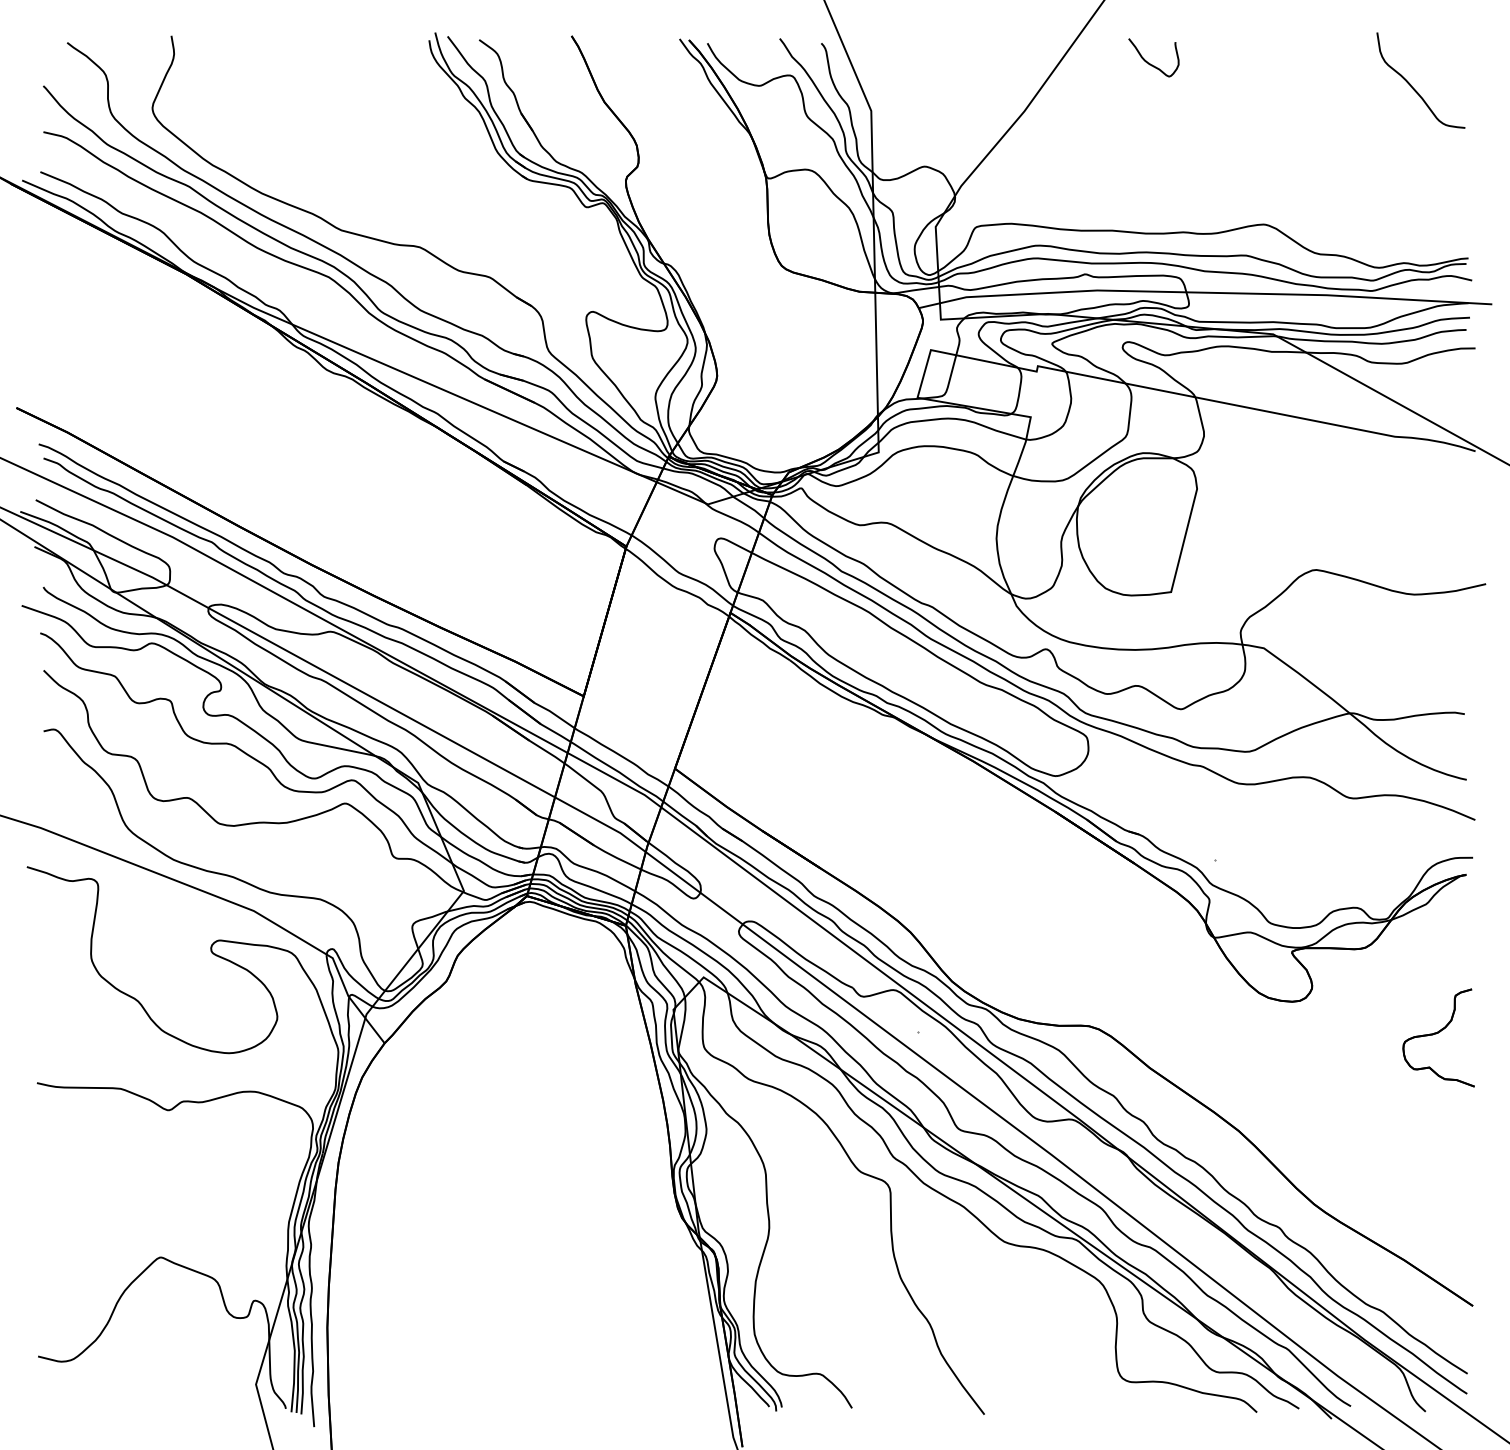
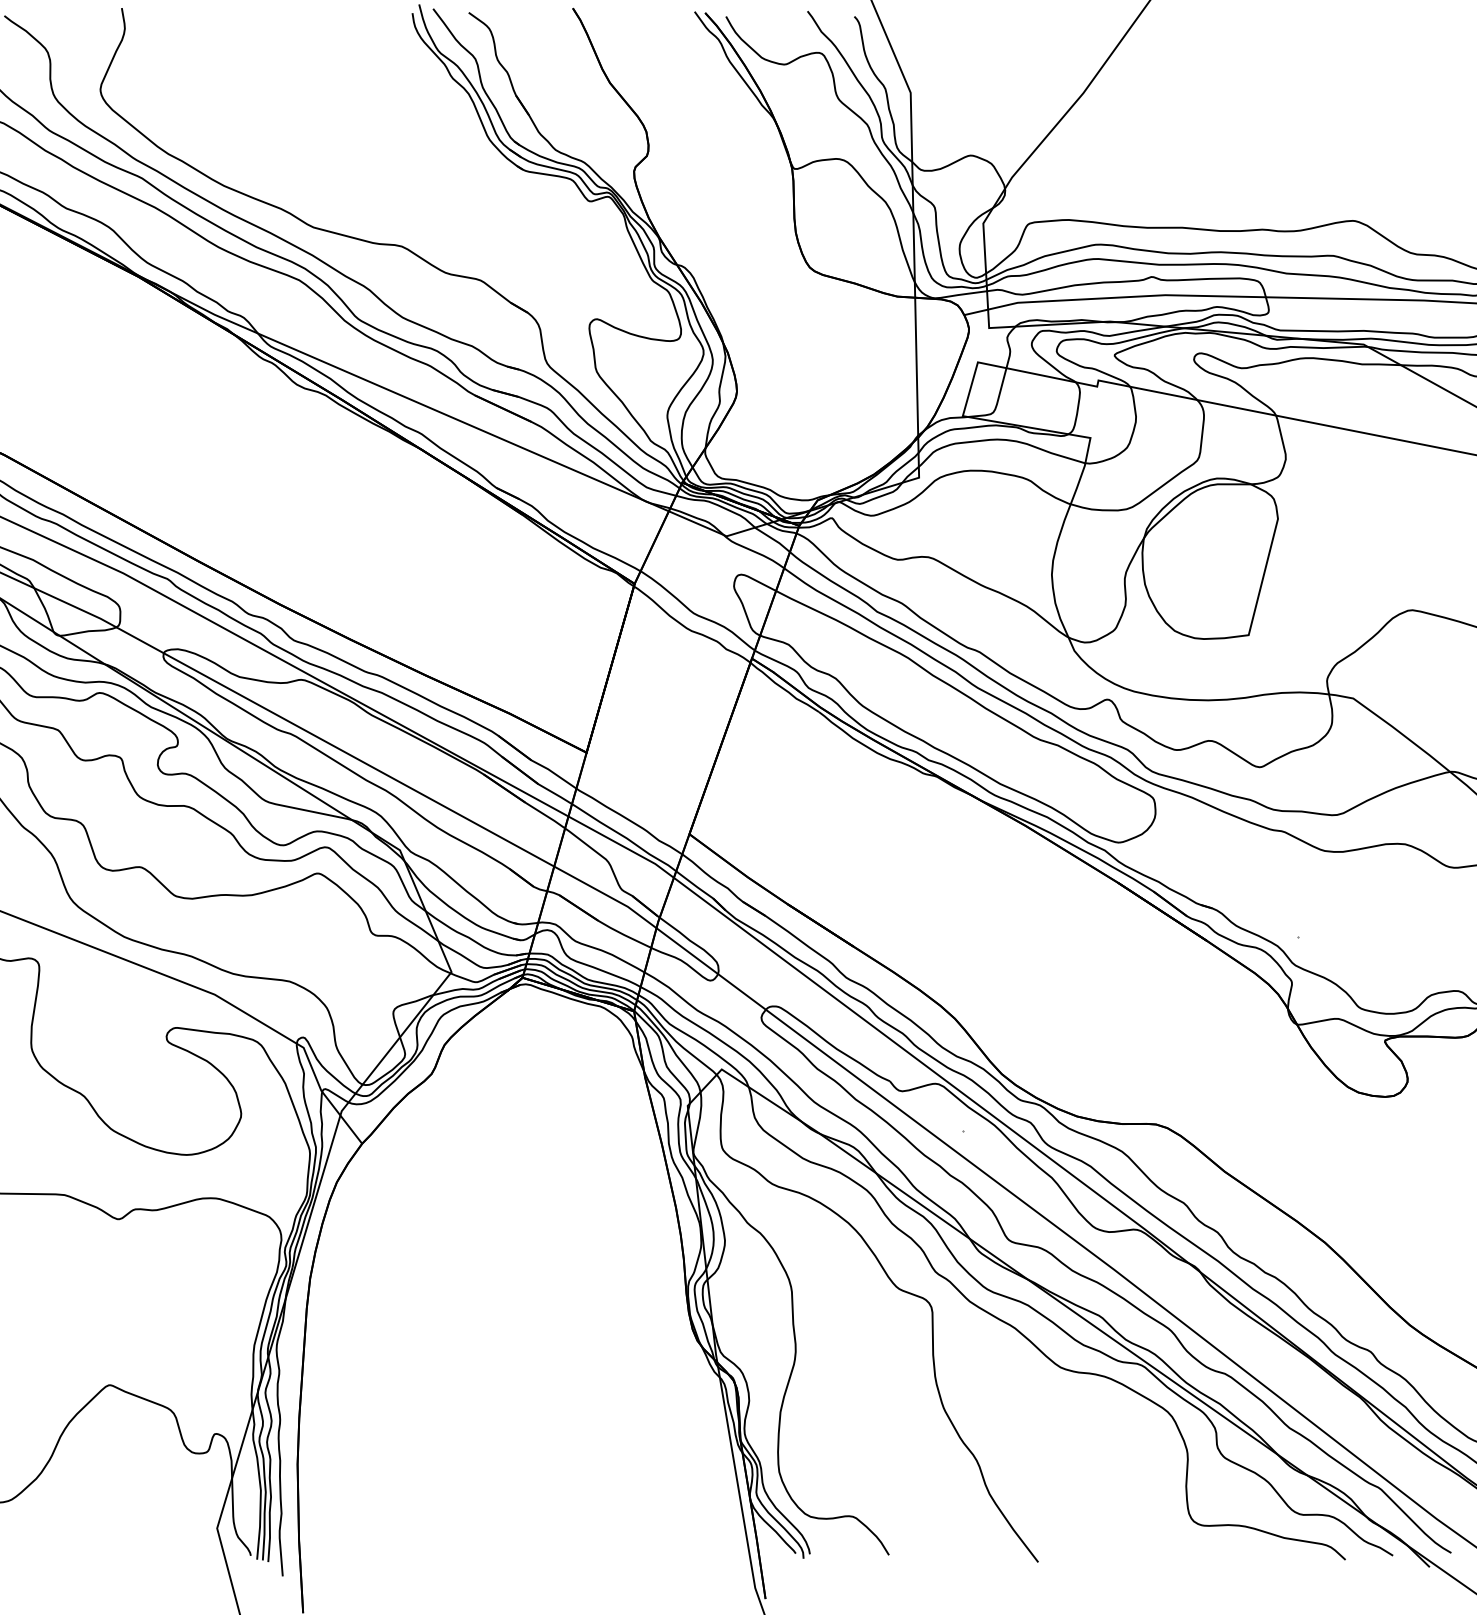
curve: (1149, 62) -> (1224, 38), removed

